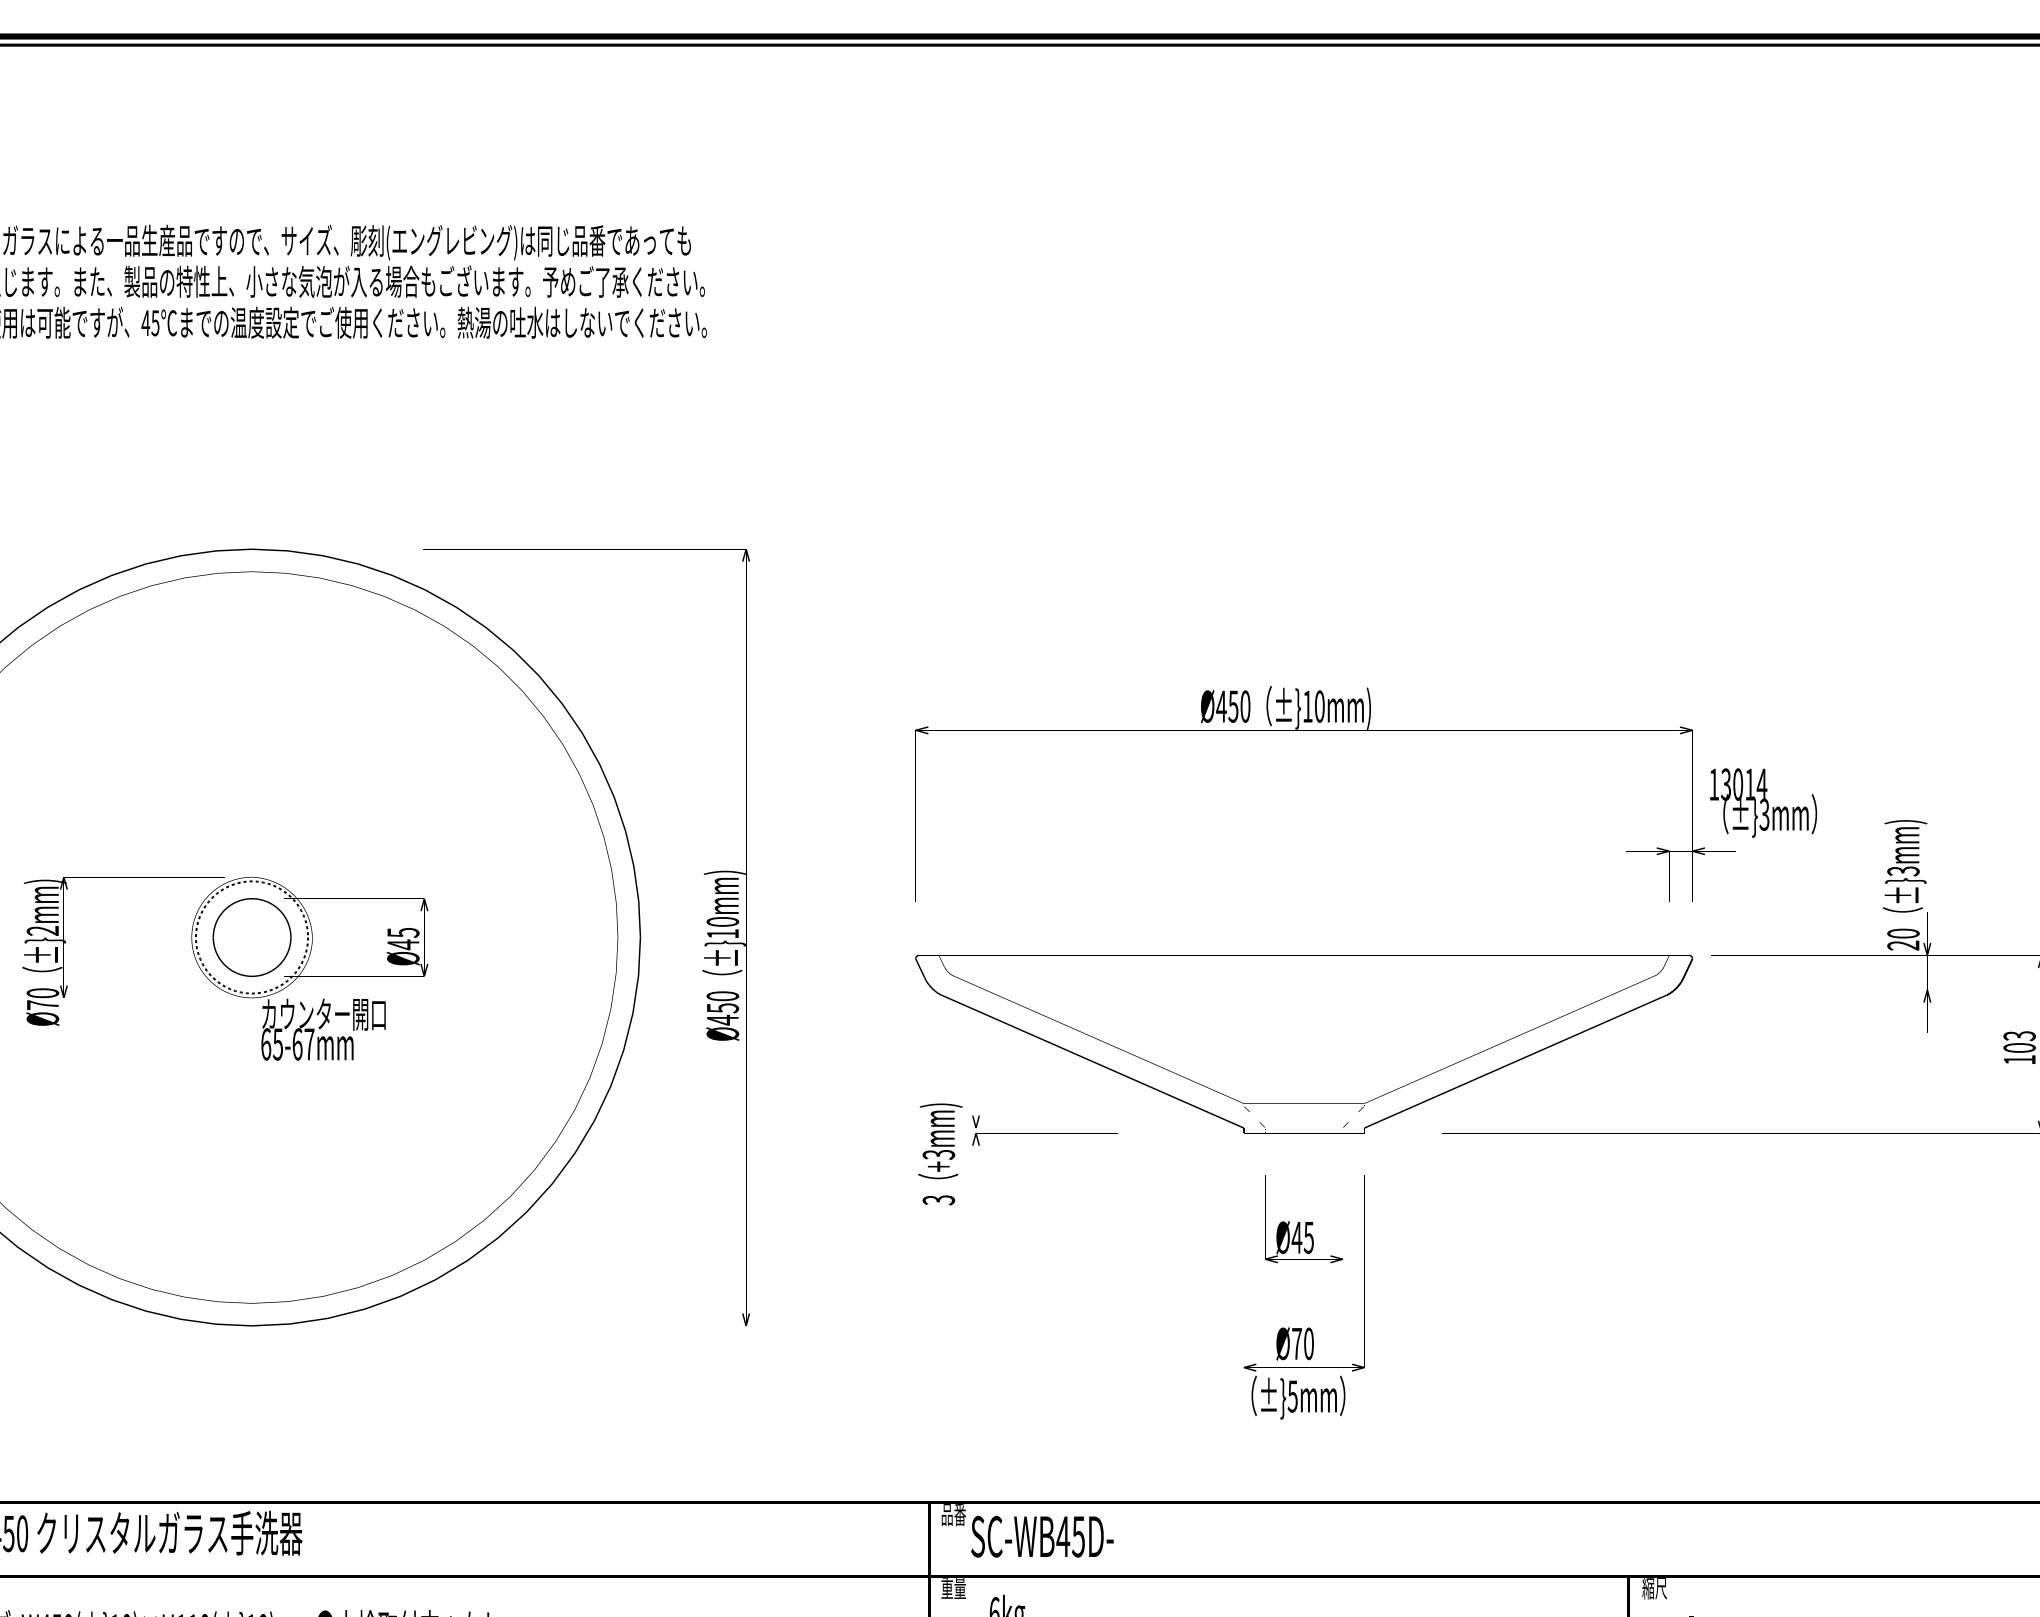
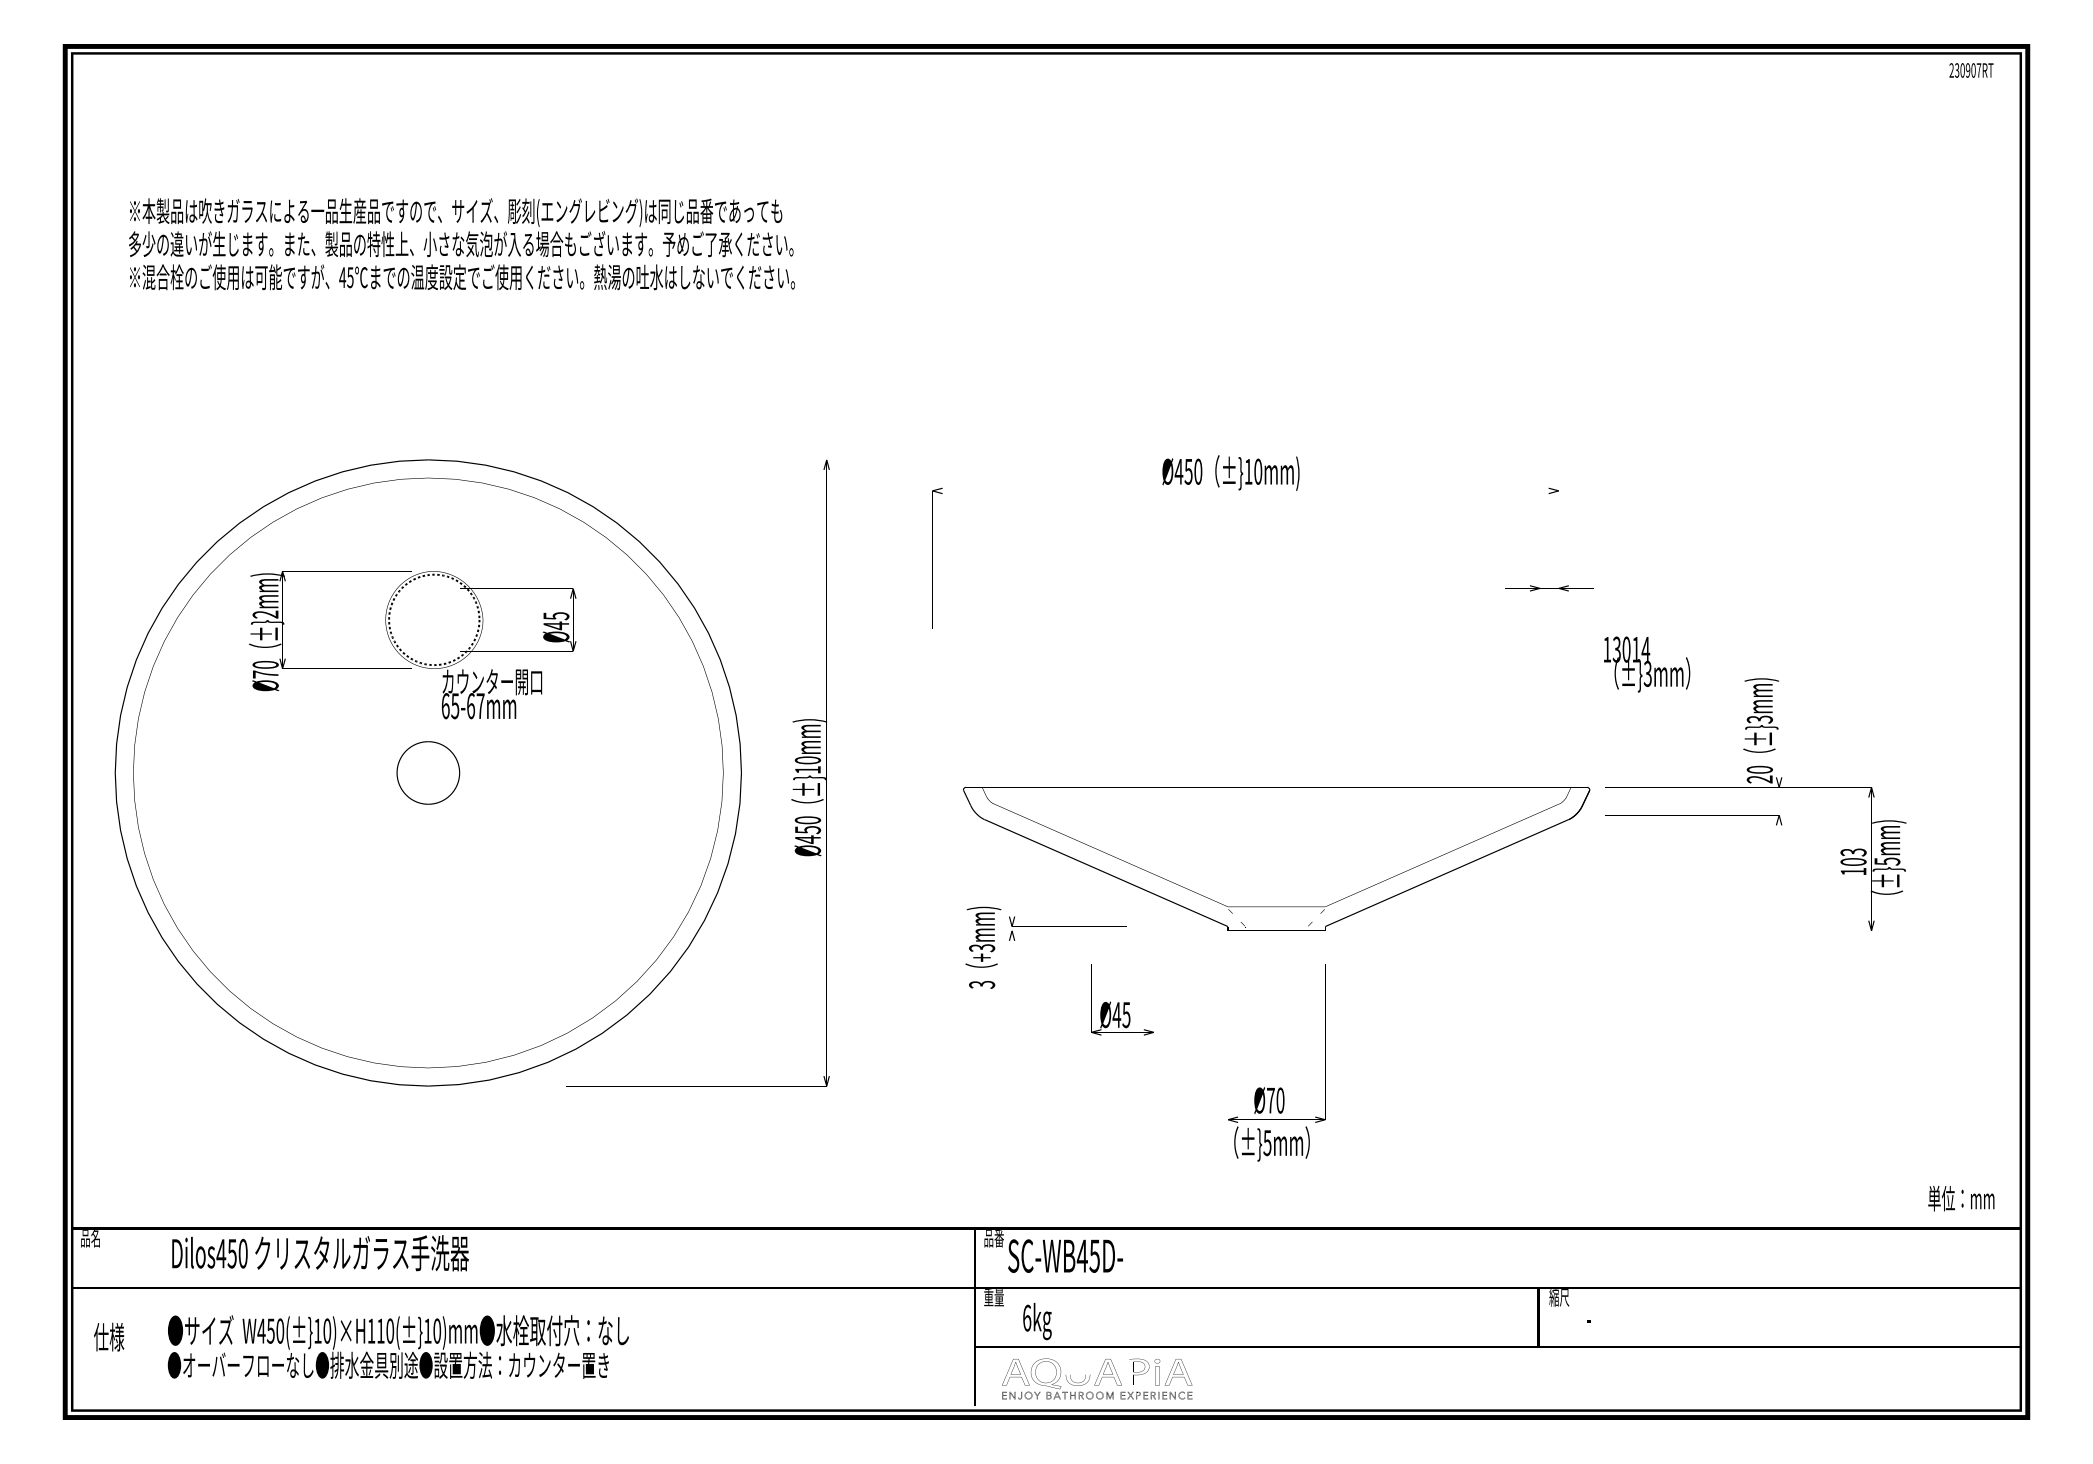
text: (1325, 793) -> (1262, 541), moved
part: (225, 969) -> (412, 645), moved
text: (1303, 1218) -> (1122, 999), moved

